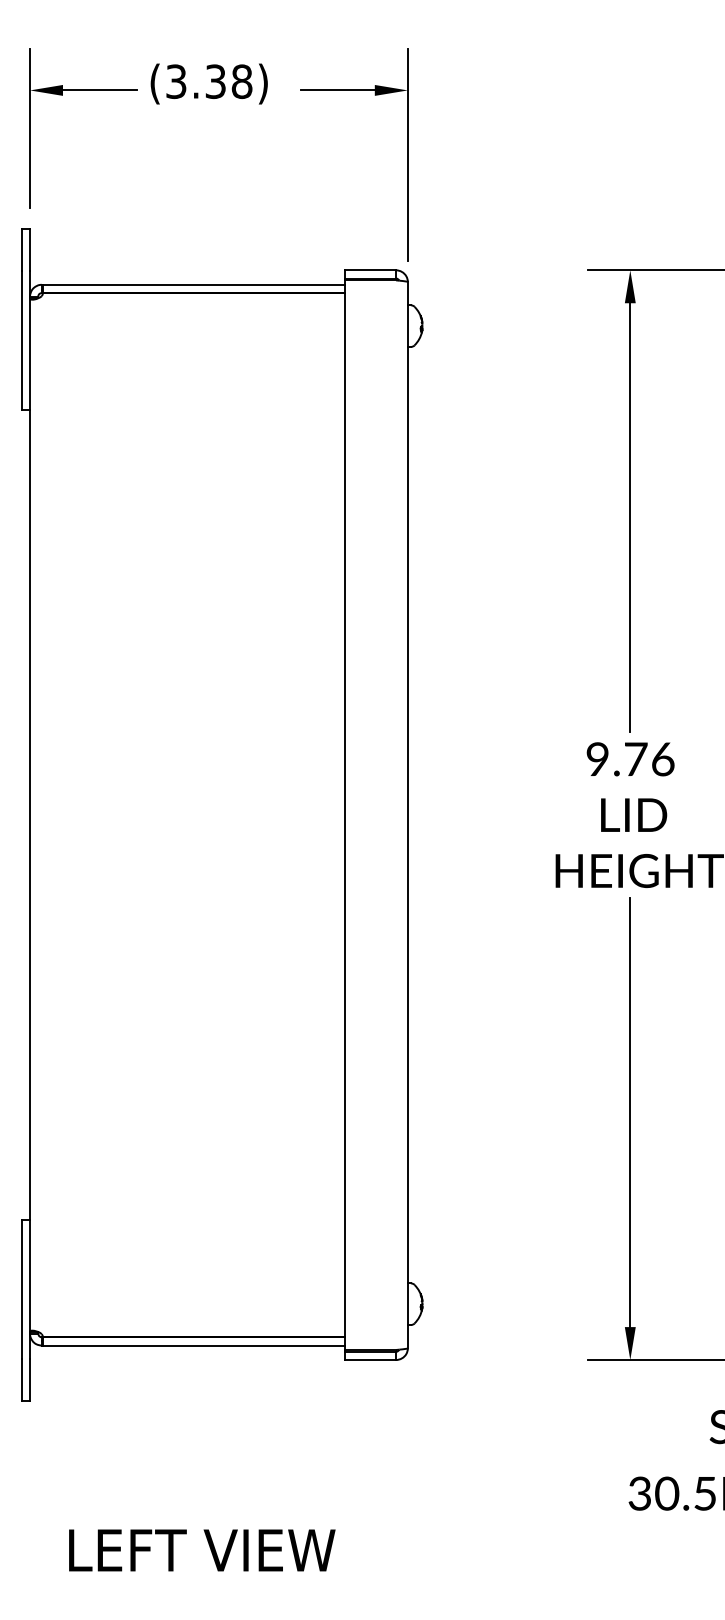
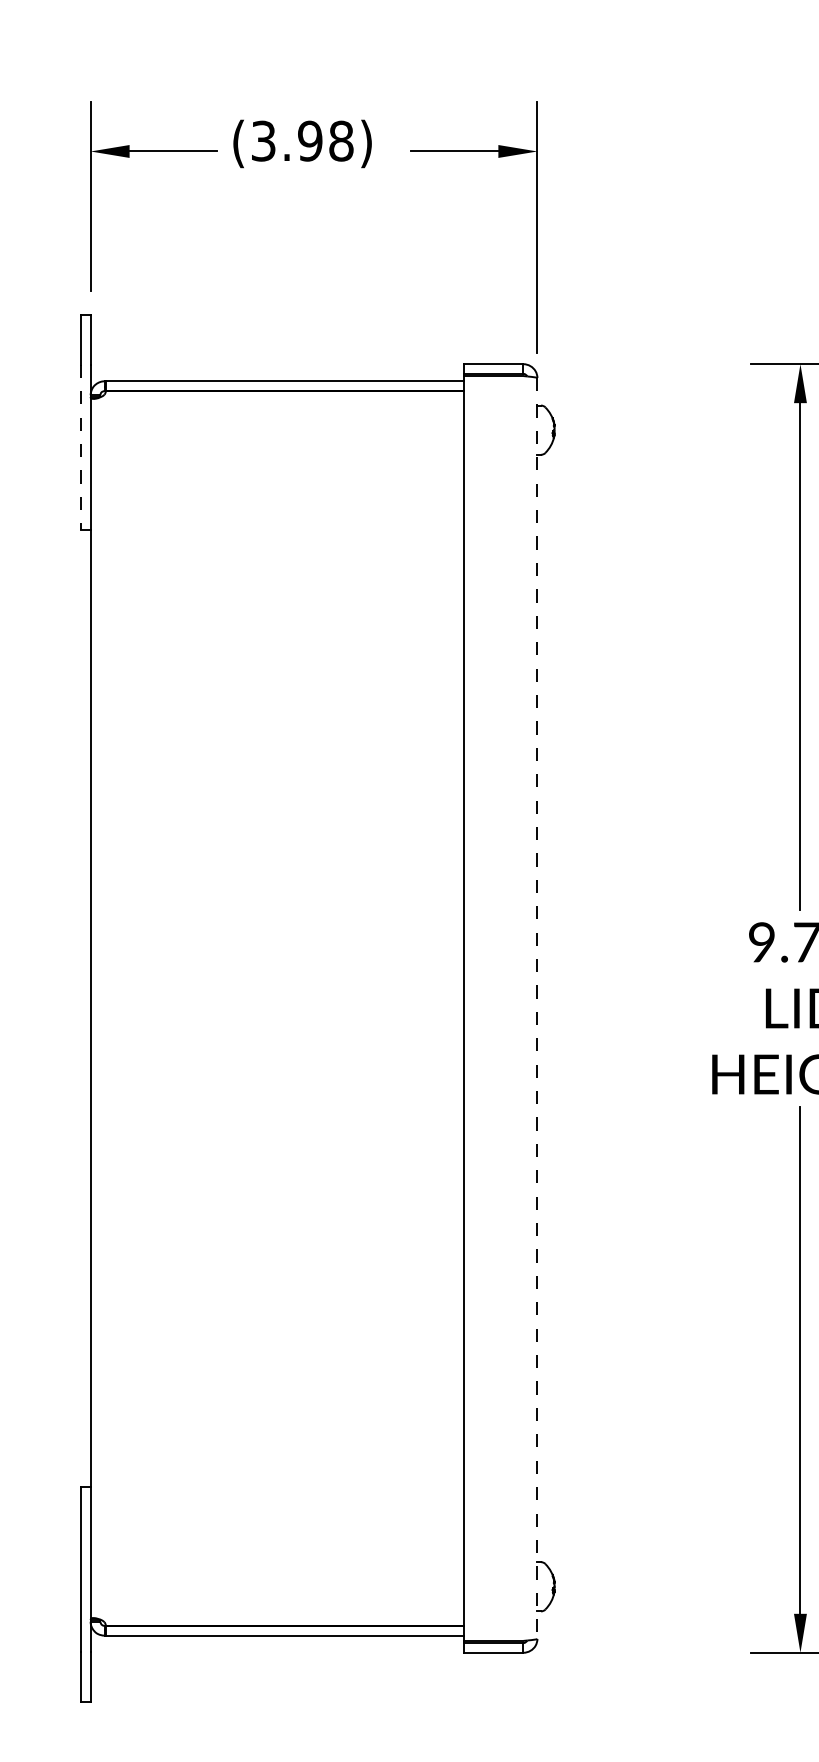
text: (215, 81) -> (309, 140), (3.38) -> (3.98)
line: (21, 340) -> (80, 447), solid -> dashed
line: (407, 815) -> (536, 1008), solid -> dashed

